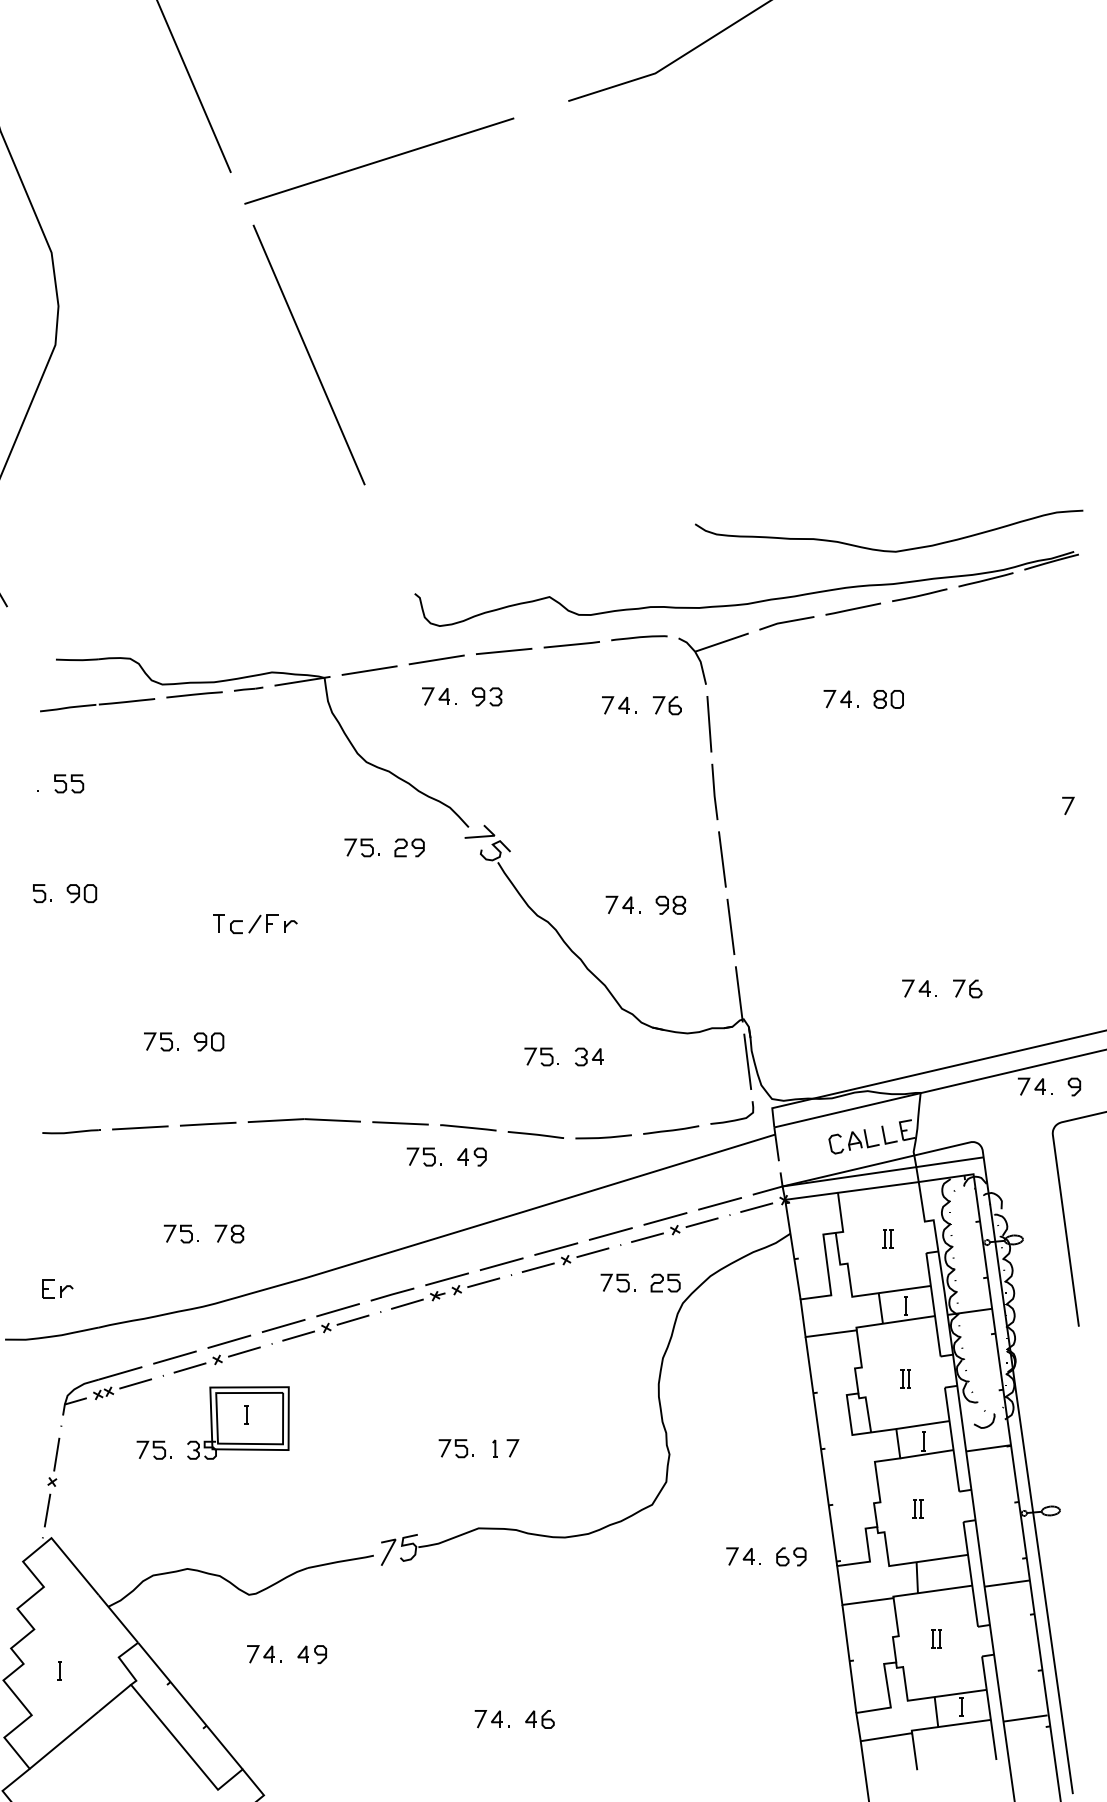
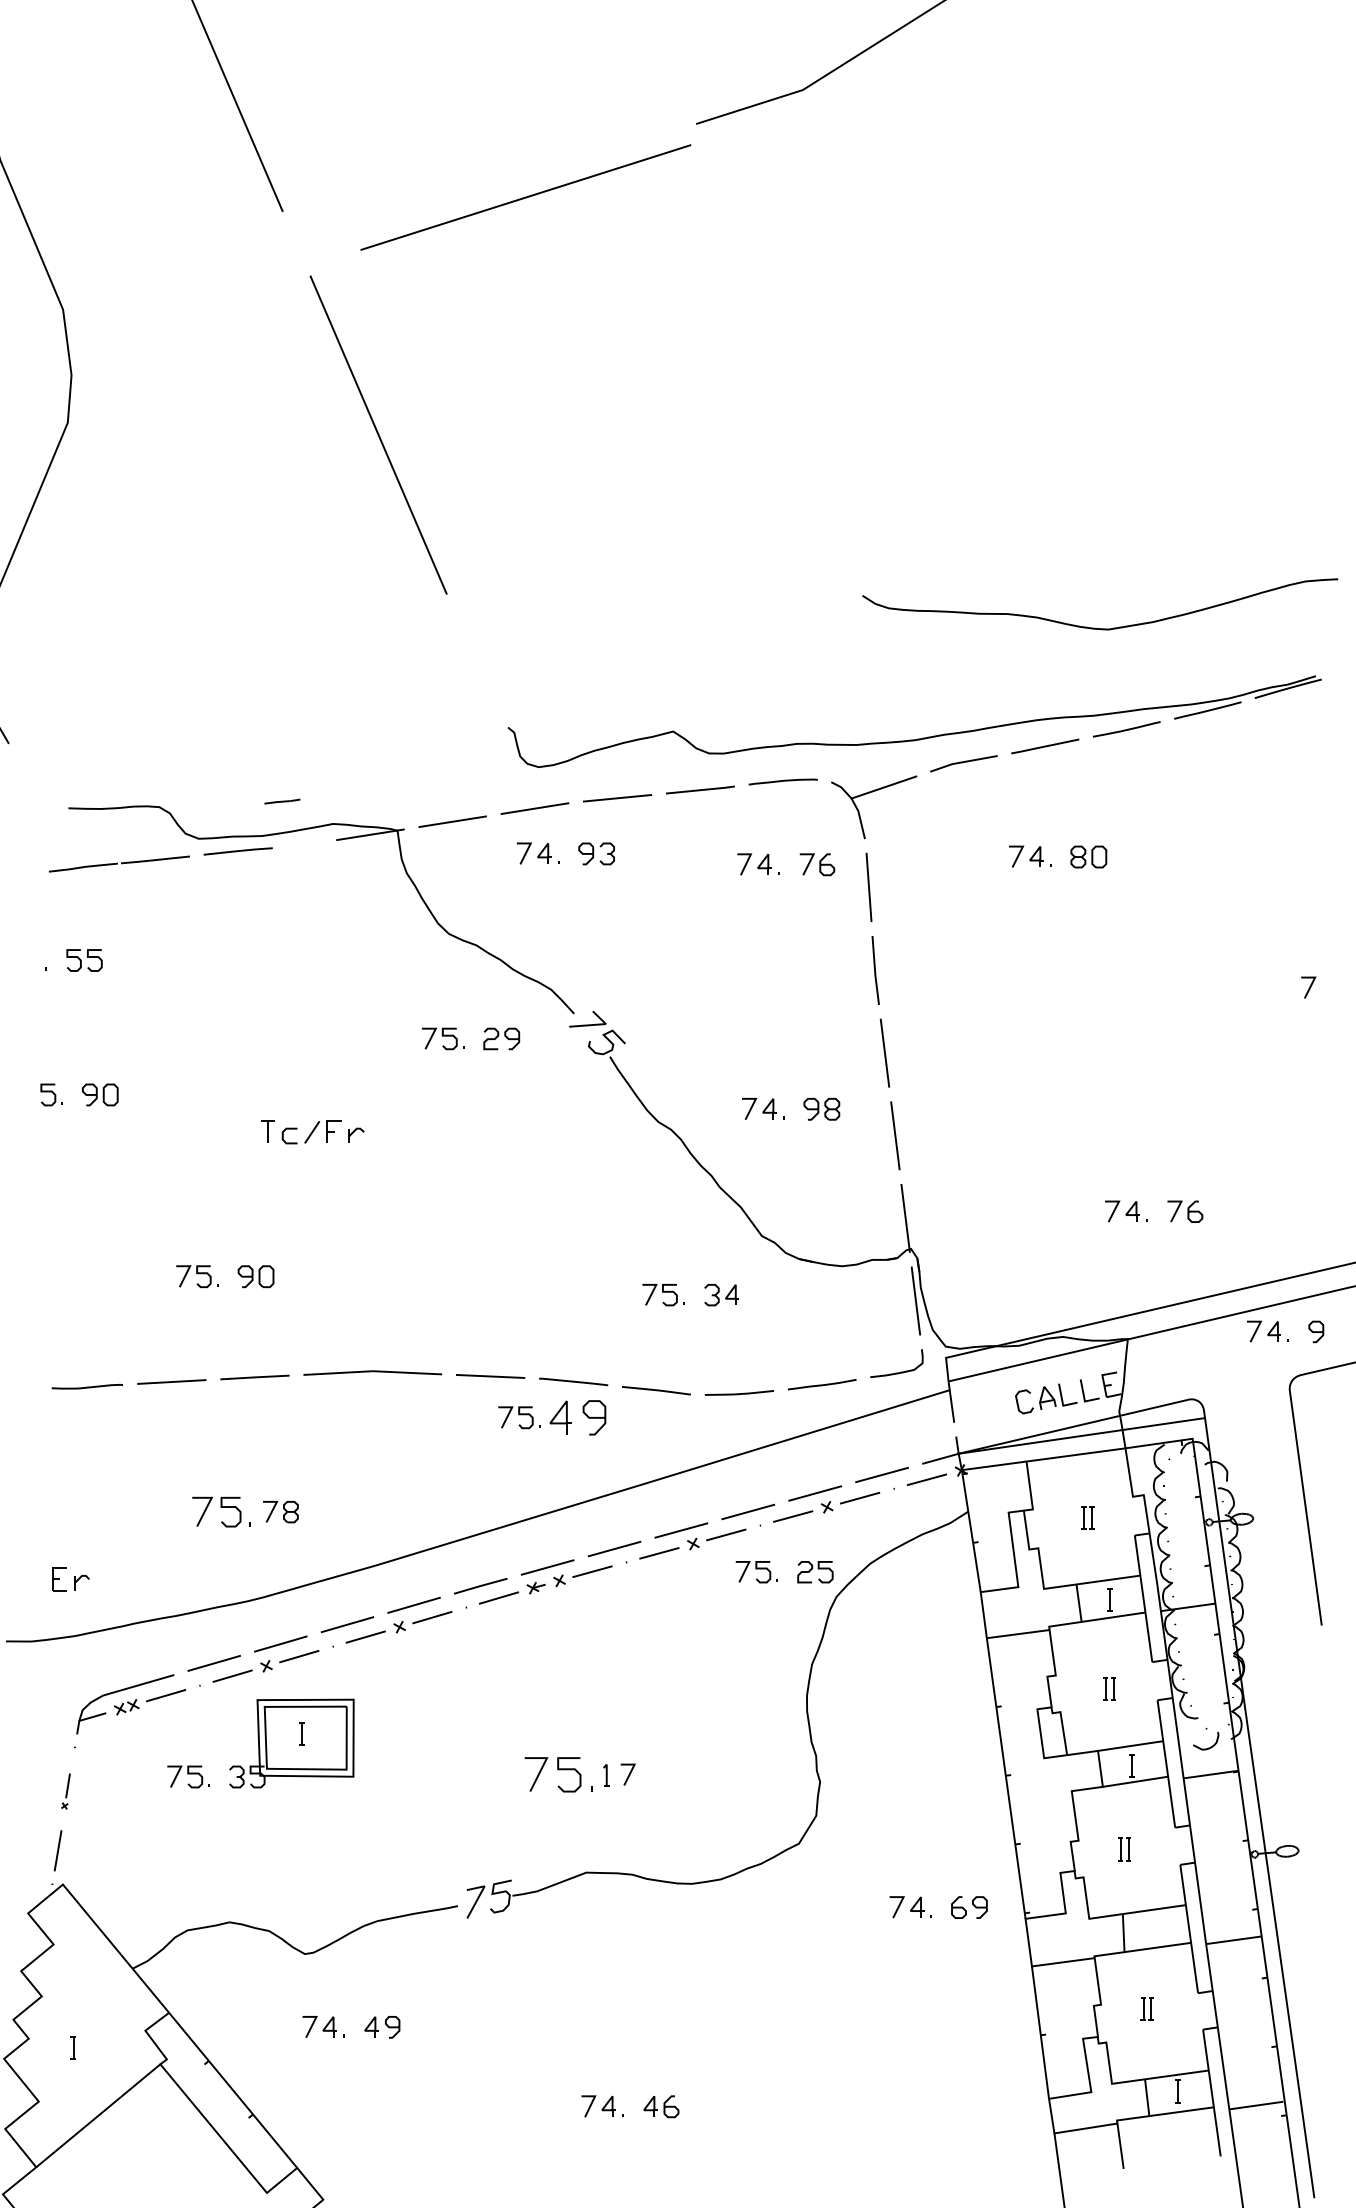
line: (379, 160) -> (526, 196), moved
curve: (889, 550) -> (1100, 628), moved
line: (248, 688) -> (282, 800), moved
part: (471, 1156) -> (577, 1417), size x1.6
part: (180, 1233) -> (221, 1511), size x1.4
part: (455, 1448) -> (557, 1774), size x1.6
part: (53, 1461) -> (65, 1790), size x0.6

